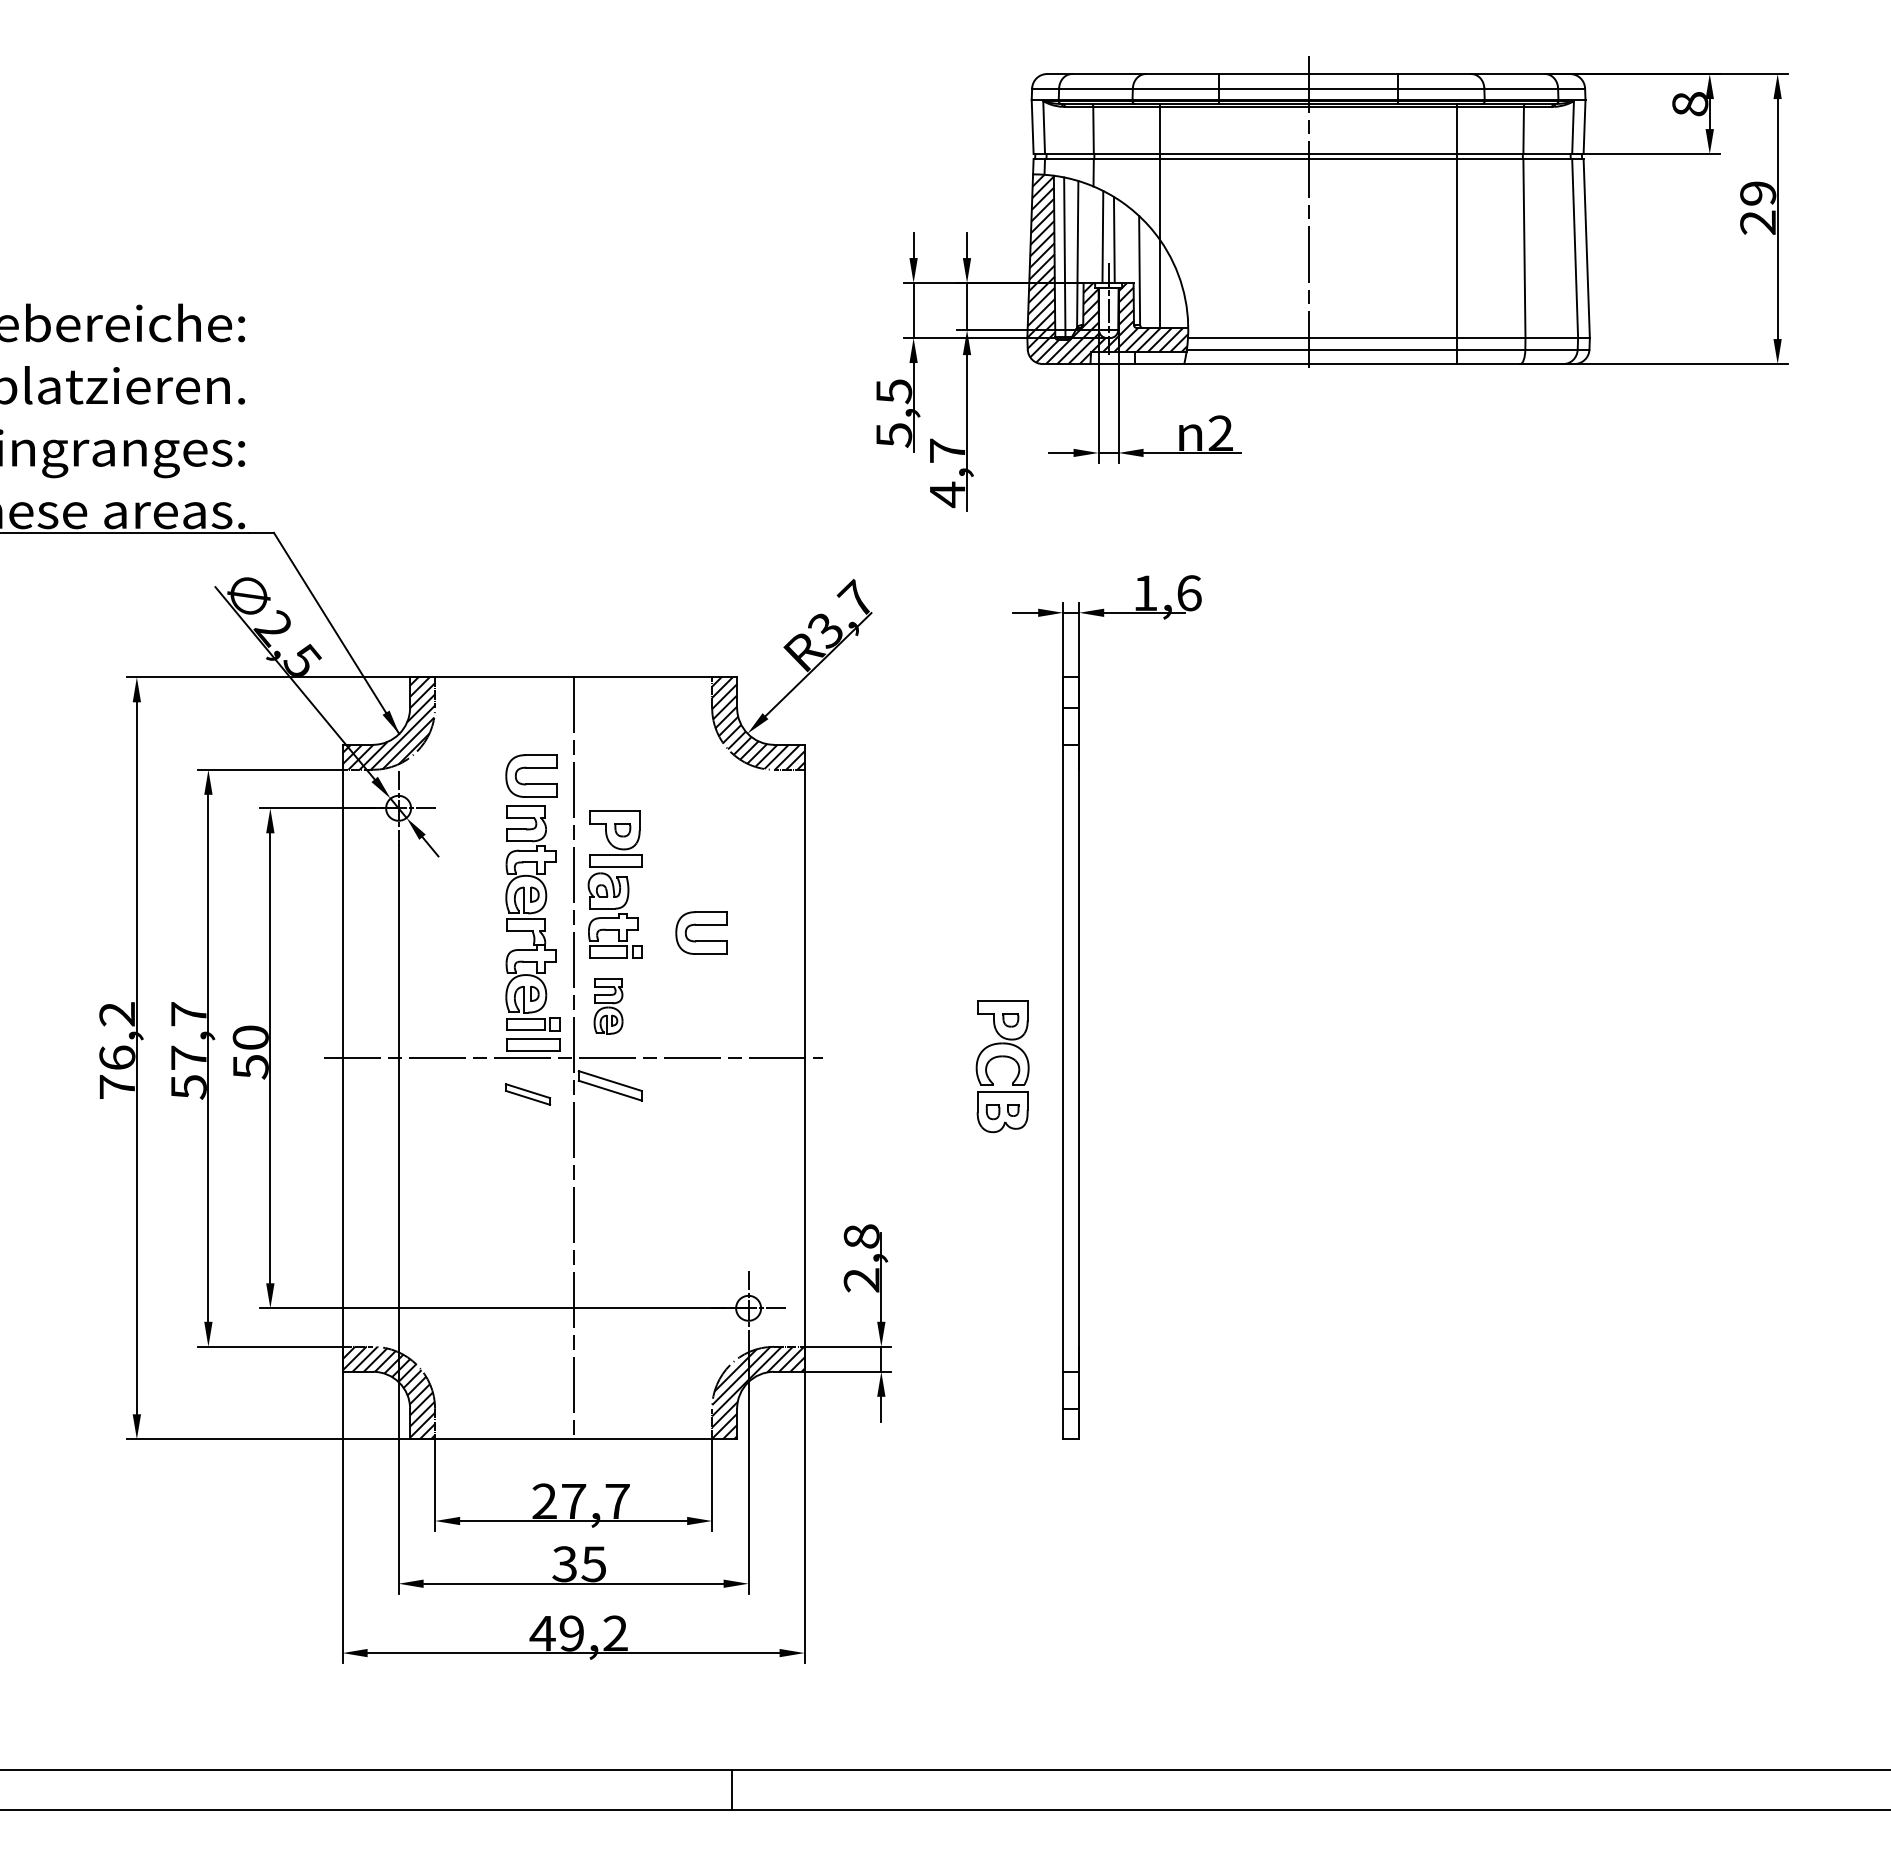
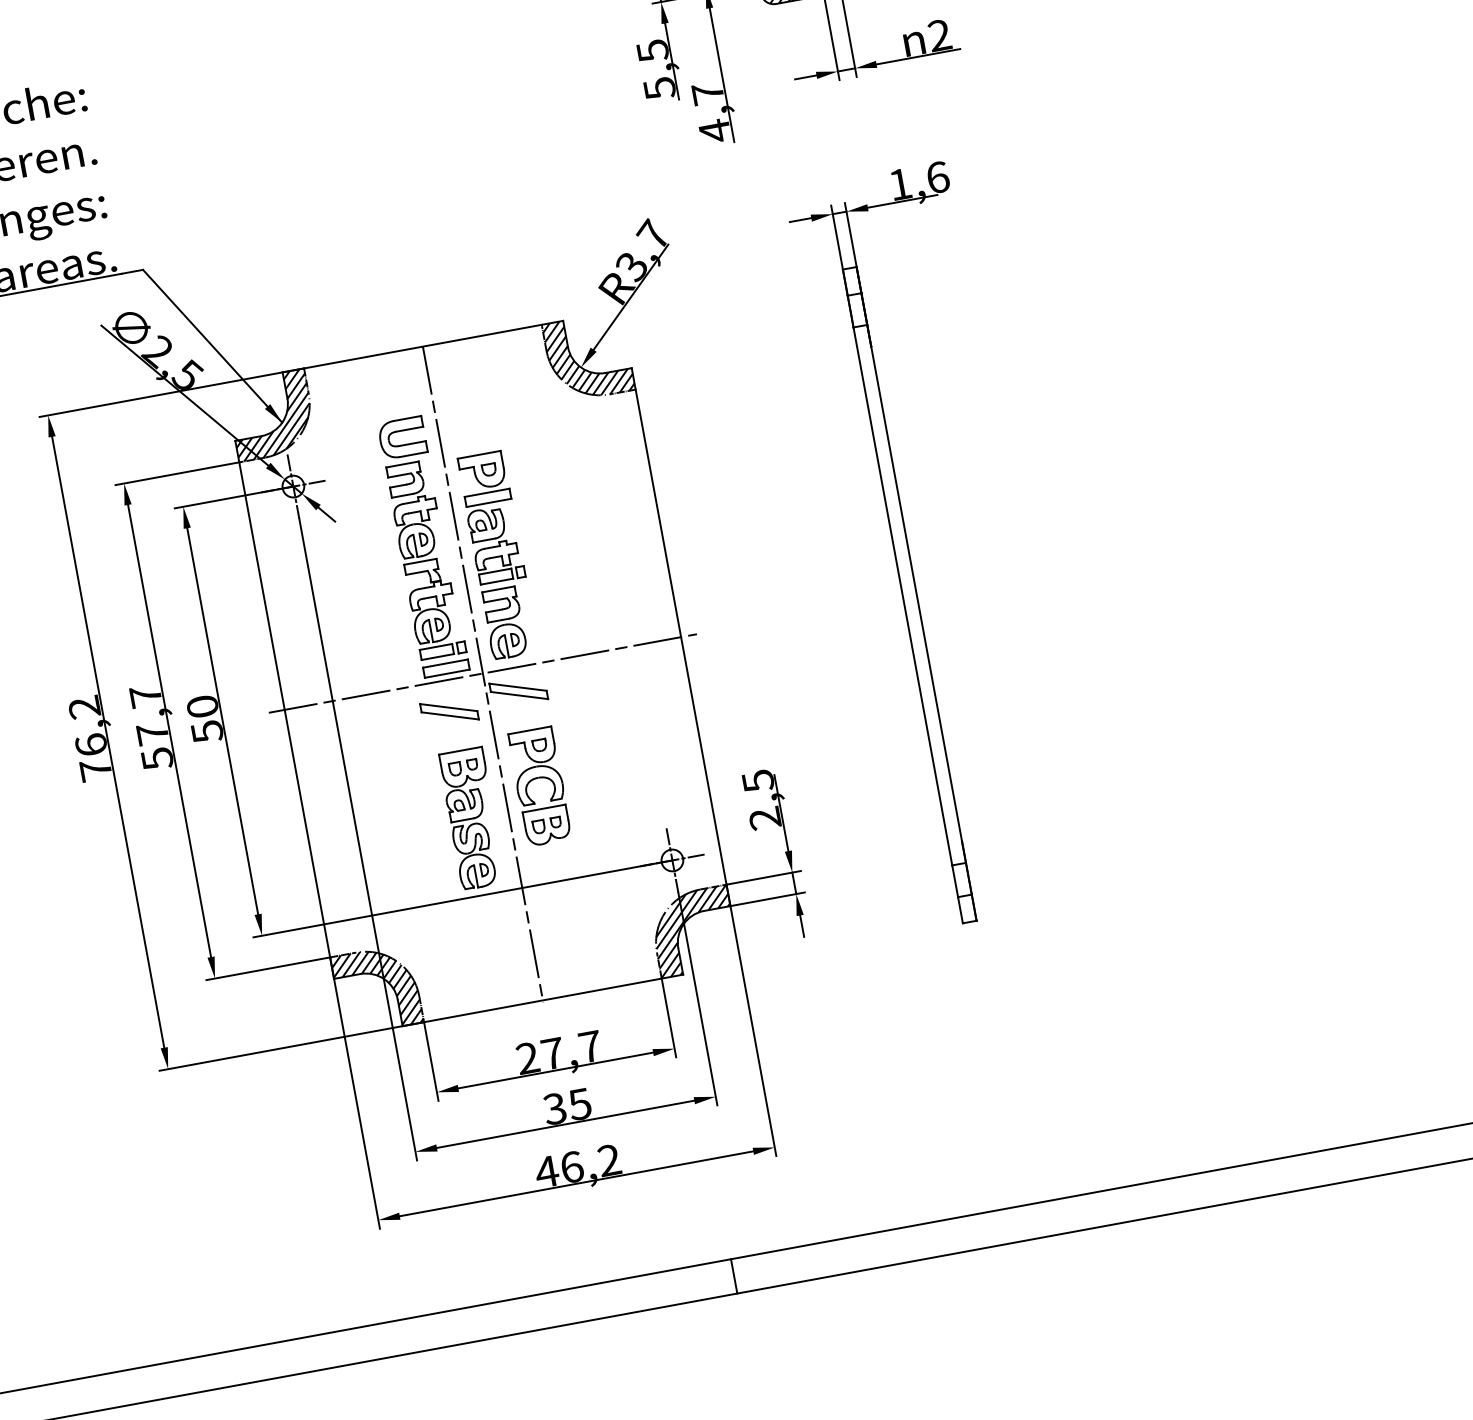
part: (701, 925) -> (571, 539), removed
part: (608, 1006) -> (504, 623), size x1.43
part: (1002, 1057) -> (538, 778), moved
part: (527, 1094) -> (449, 711), size x1.43
part: (531, 1219) -> (472, 818), added
text: (861, 1236) -> (757, 781), 2,8 -> 2,5
text: (571, 1633) -> (571, 1167), 49,2 -> 46,2

